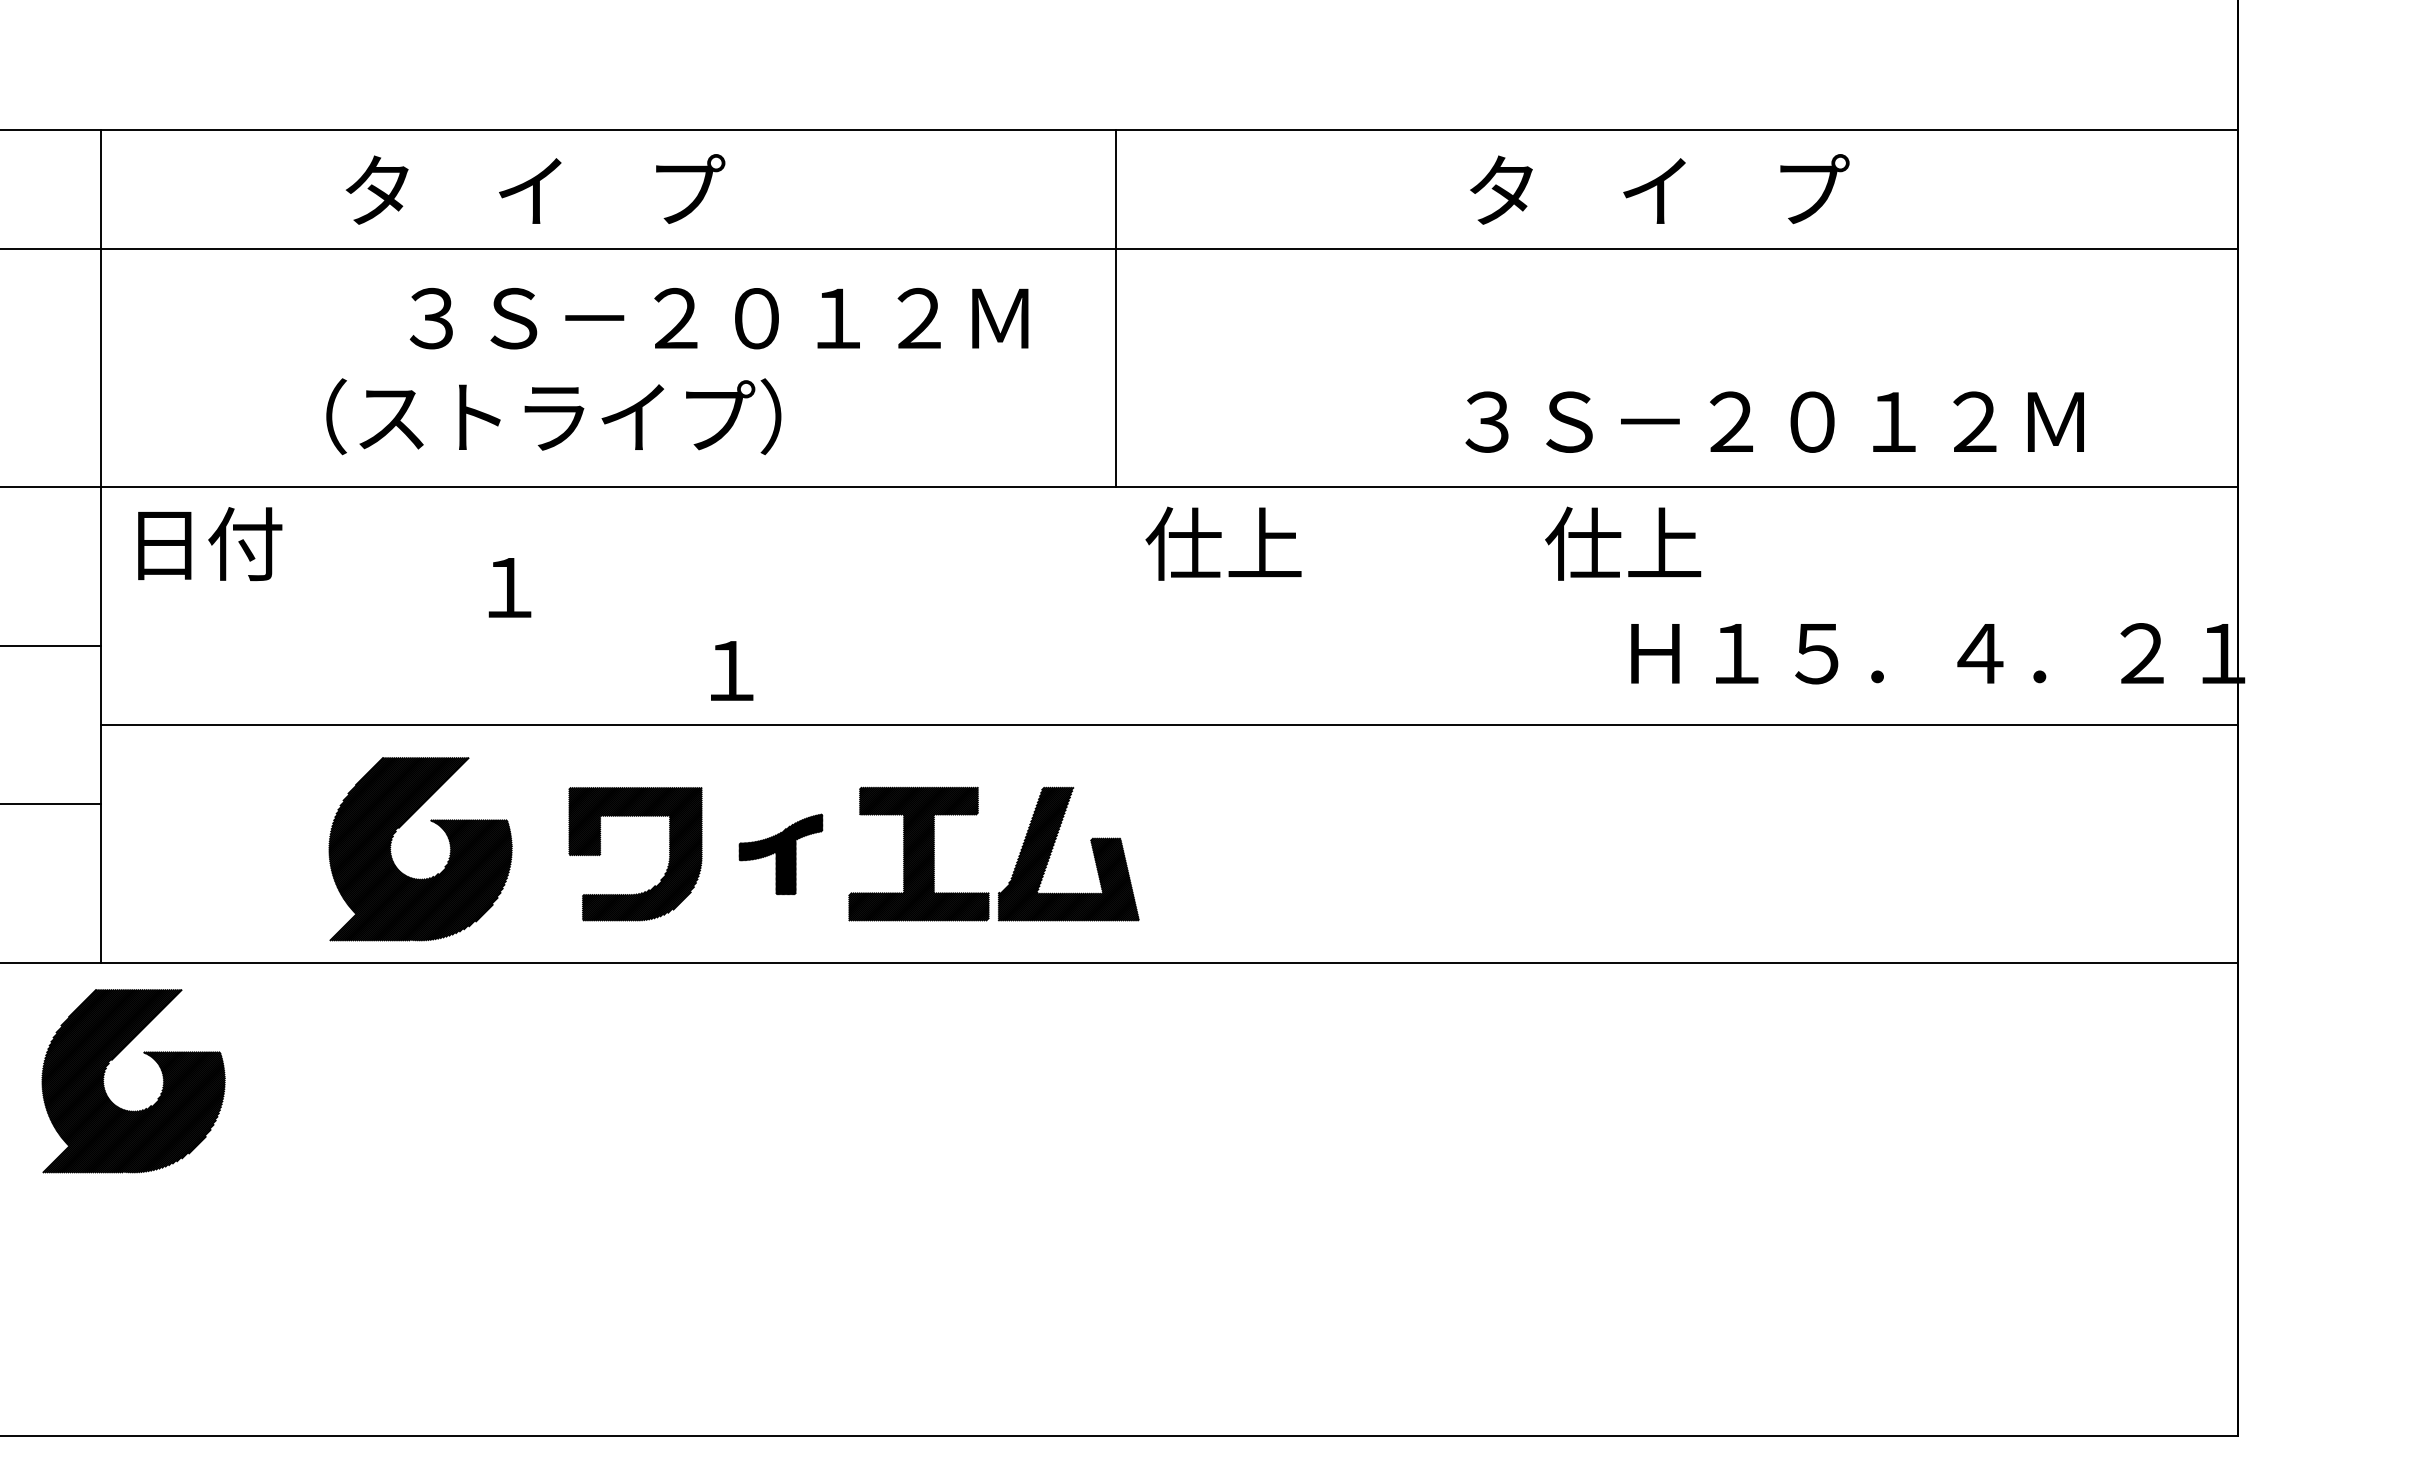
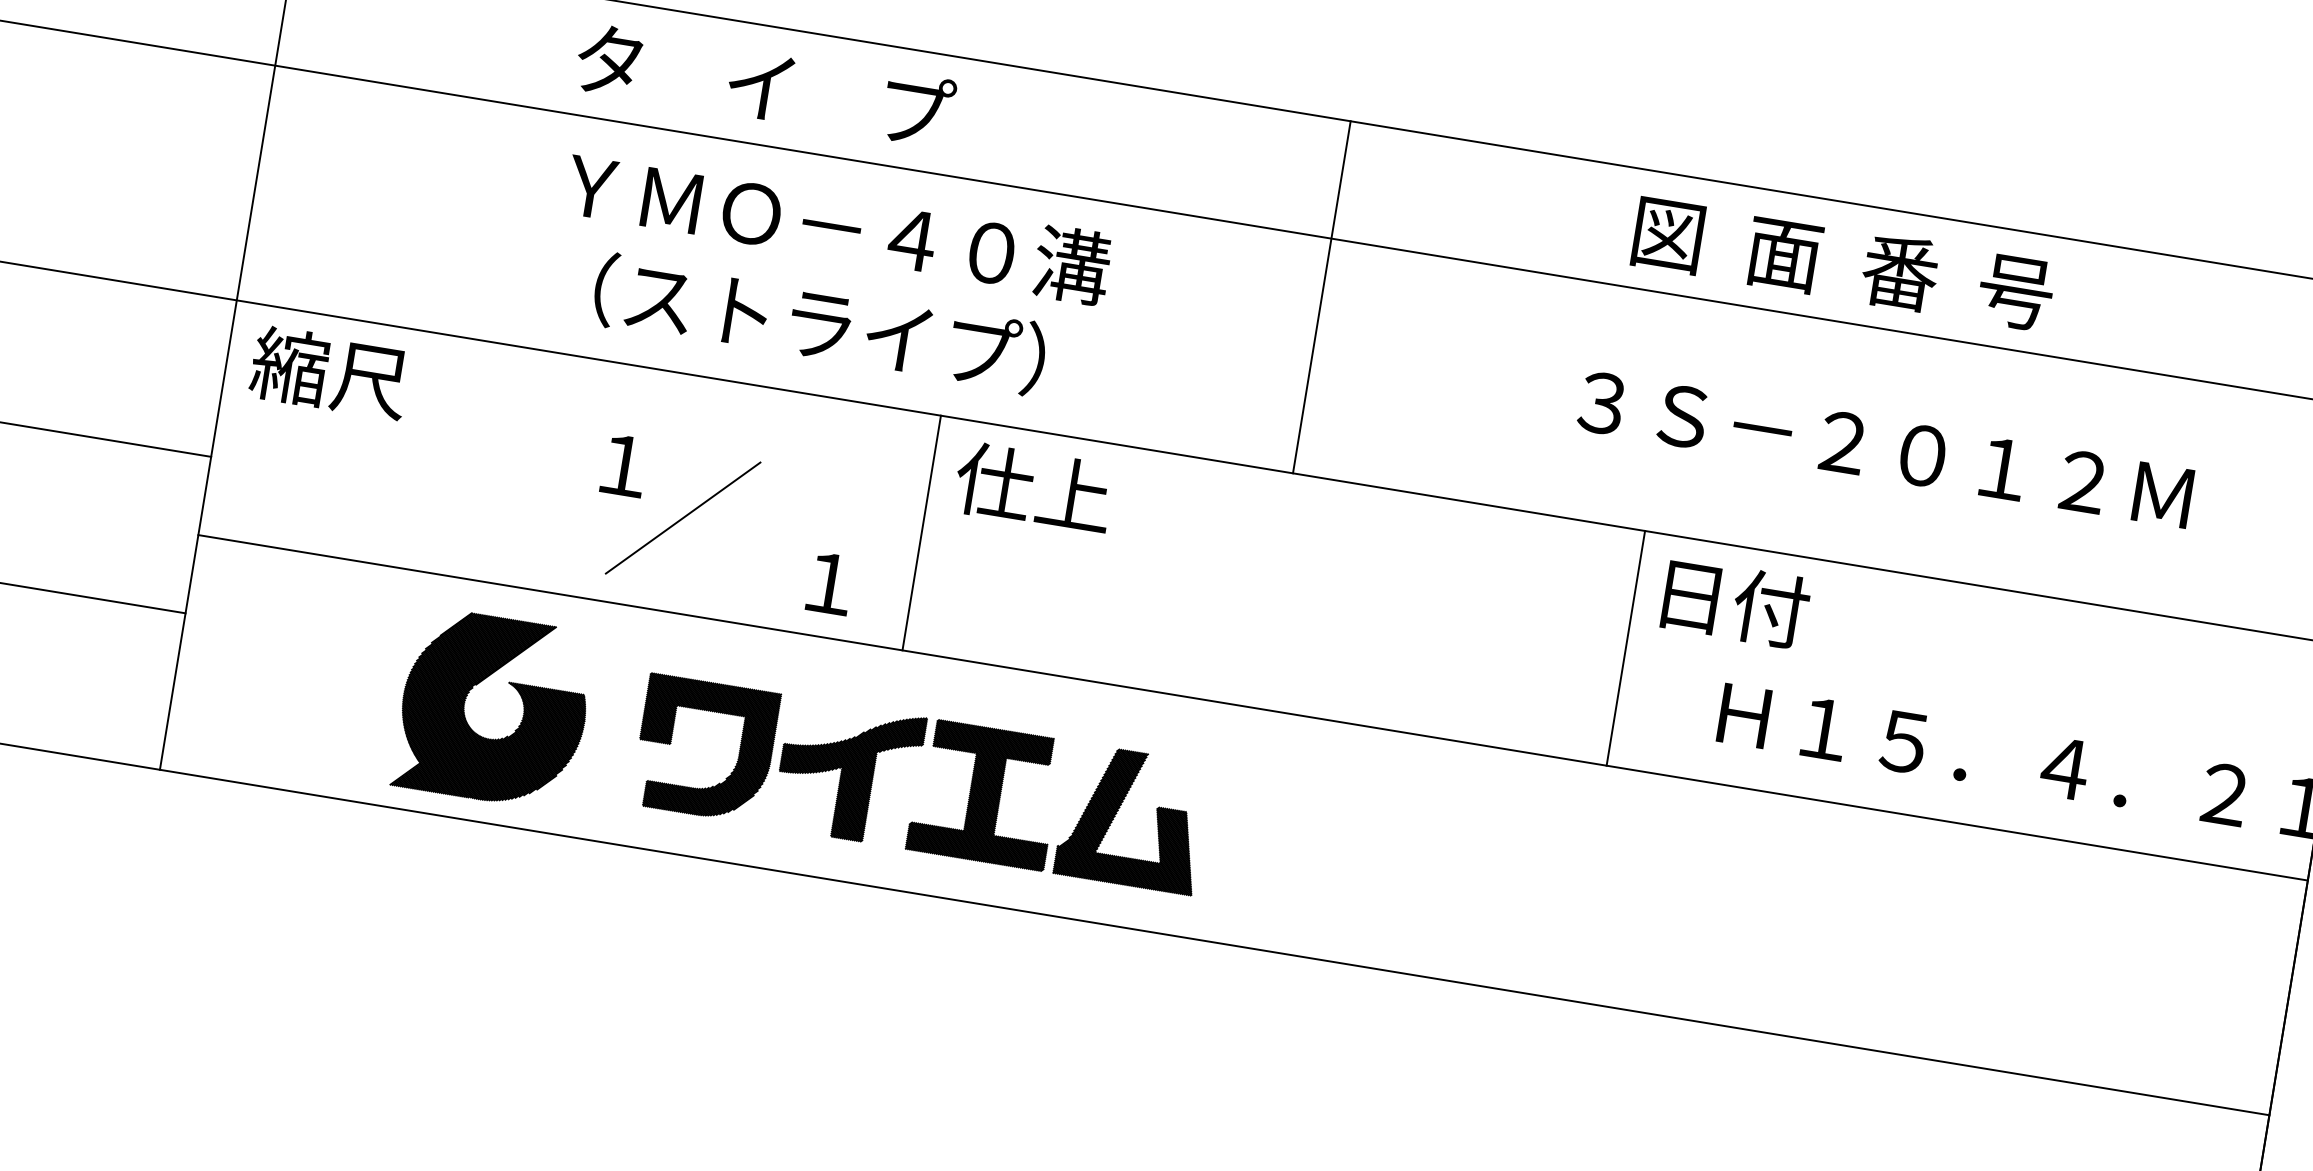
text: (535, 189) -> (765, 85), moved
text: (1680, 190) -> (1843, 262), タ    イ    プ -> 図  面  番  号
line: (1115, 308) -> (1321, 296), moved
text: (718, 317) -> (873, 232), ３Ｓ－２０１２Ｍ -> ＹＭＯ－４０溝
text: (553, 416) -> (819, 324), moved
text: (1774, 421) -> (1885, 449), moved
text: (204, 543) -> (330, 372), 日付 -> 縮尺
text: (1223, 543) -> (1033, 487), moved
text: (1623, 543) -> (1730, 602), 仕上 -> 日付
line: (814, 606) -> (922, 533), added
line: (1527, 606) -> (1625, 648), added
line: (576, 629) -> (683, 517), added
part: (780, 854) -> (848, 772), size x1.67
part: (104, 1081) -> (144, 887), removed

